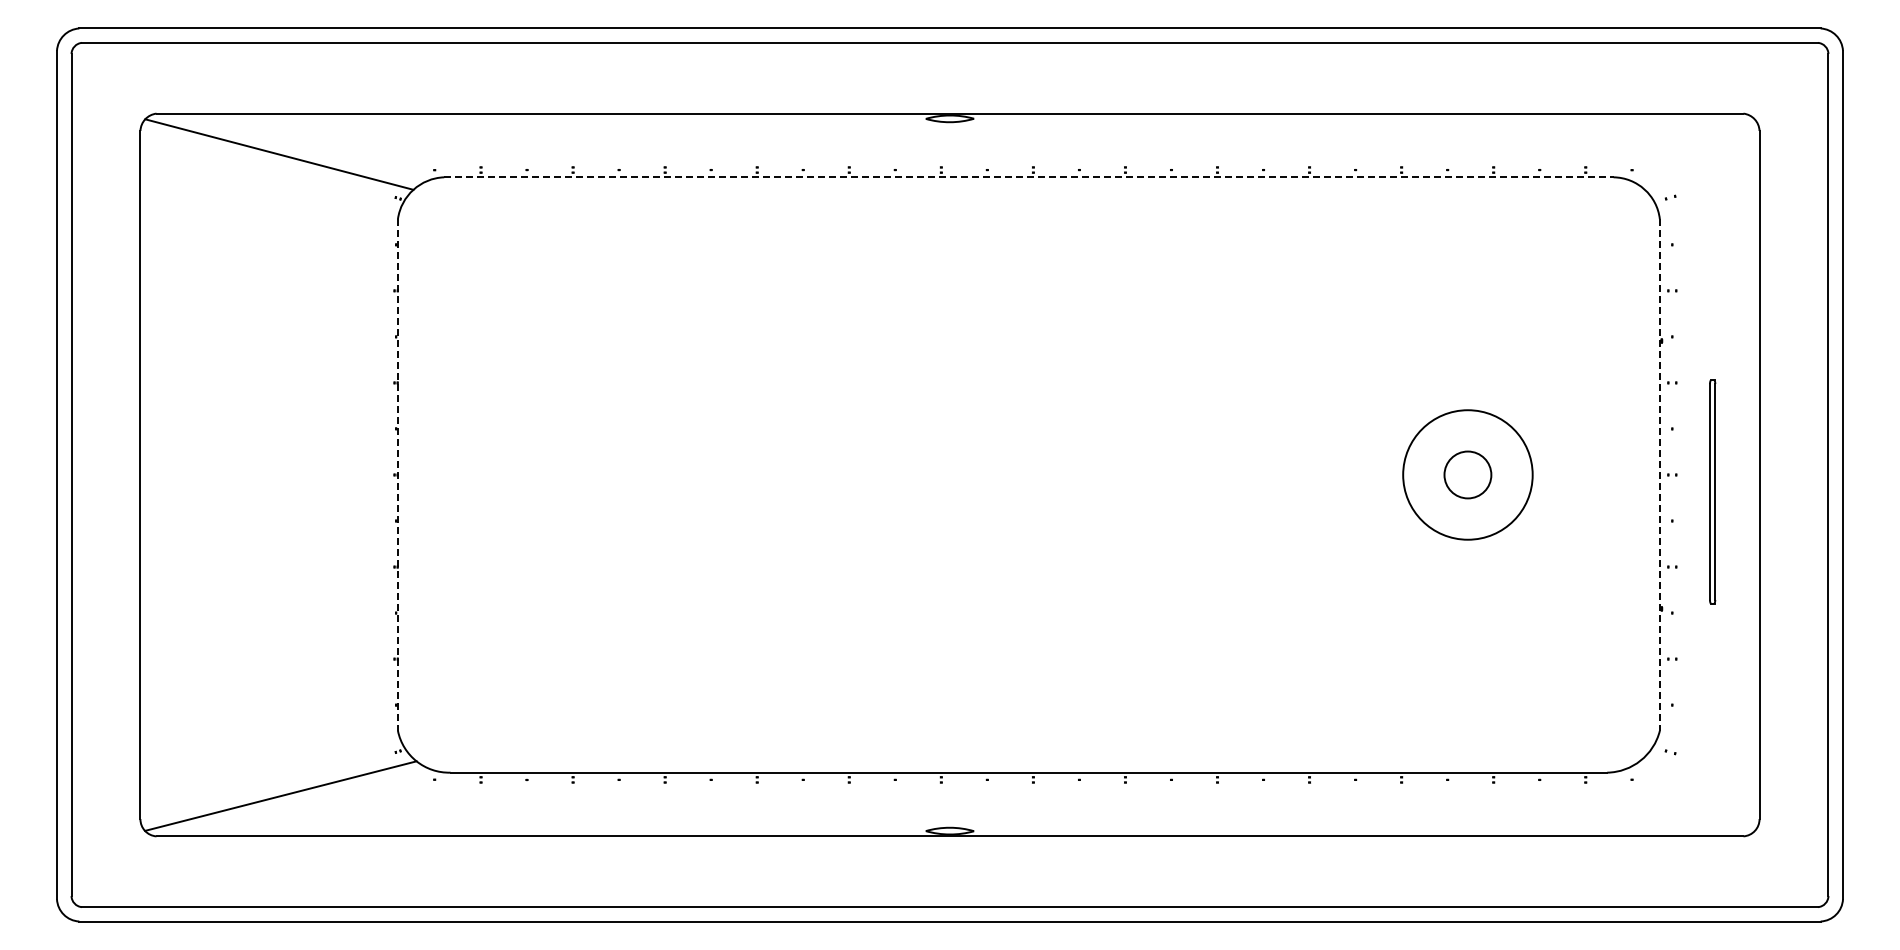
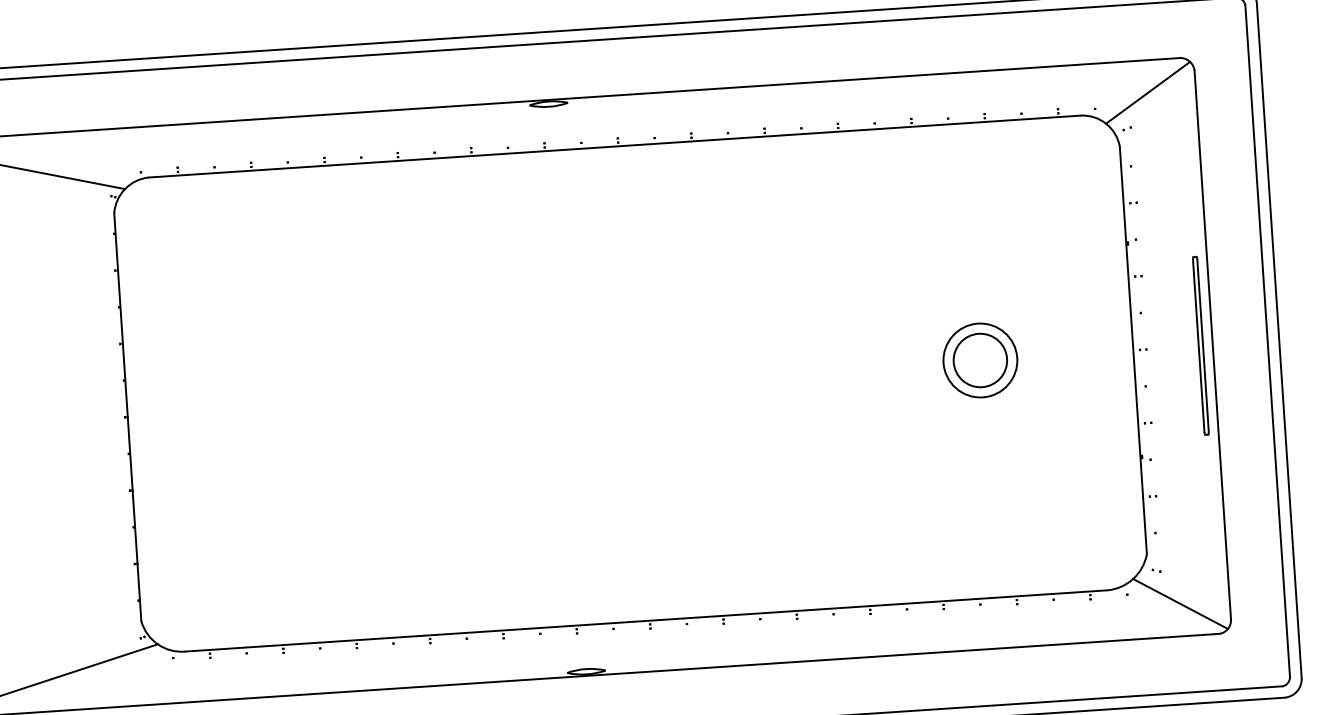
line: (1699, 154) -> (1147, 92), added
line: (1028, 177) -> (614, 146), dashed -> solid
circle: (1467, 474) -> (980, 360), size x0.71
circle: (1467, 474) -> (980, 360), size x1.43
line: (397, 475) -> (127, 417), dashed -> solid
line: (1659, 475) -> (1133, 350), dashed -> solid
part: (1712, 491) -> (1200, 345), moved
line: (1697, 795) -> (1180, 603), added

